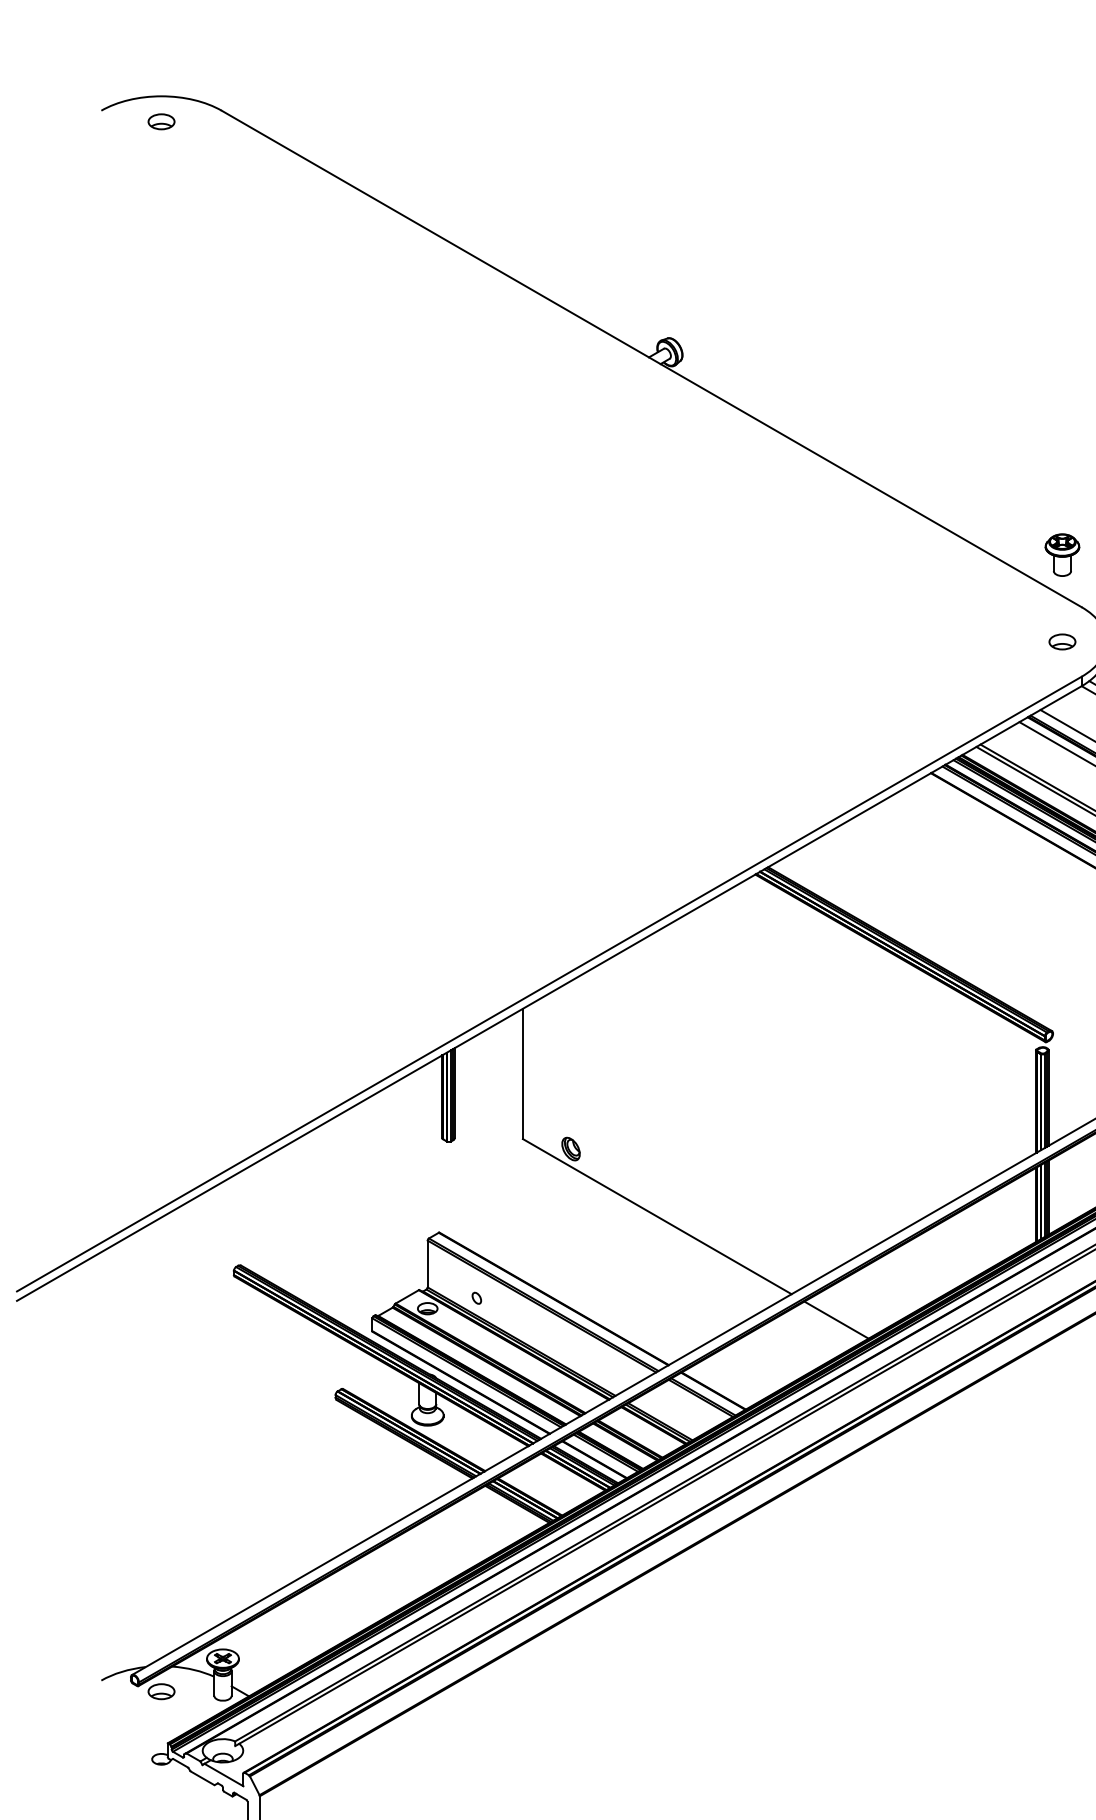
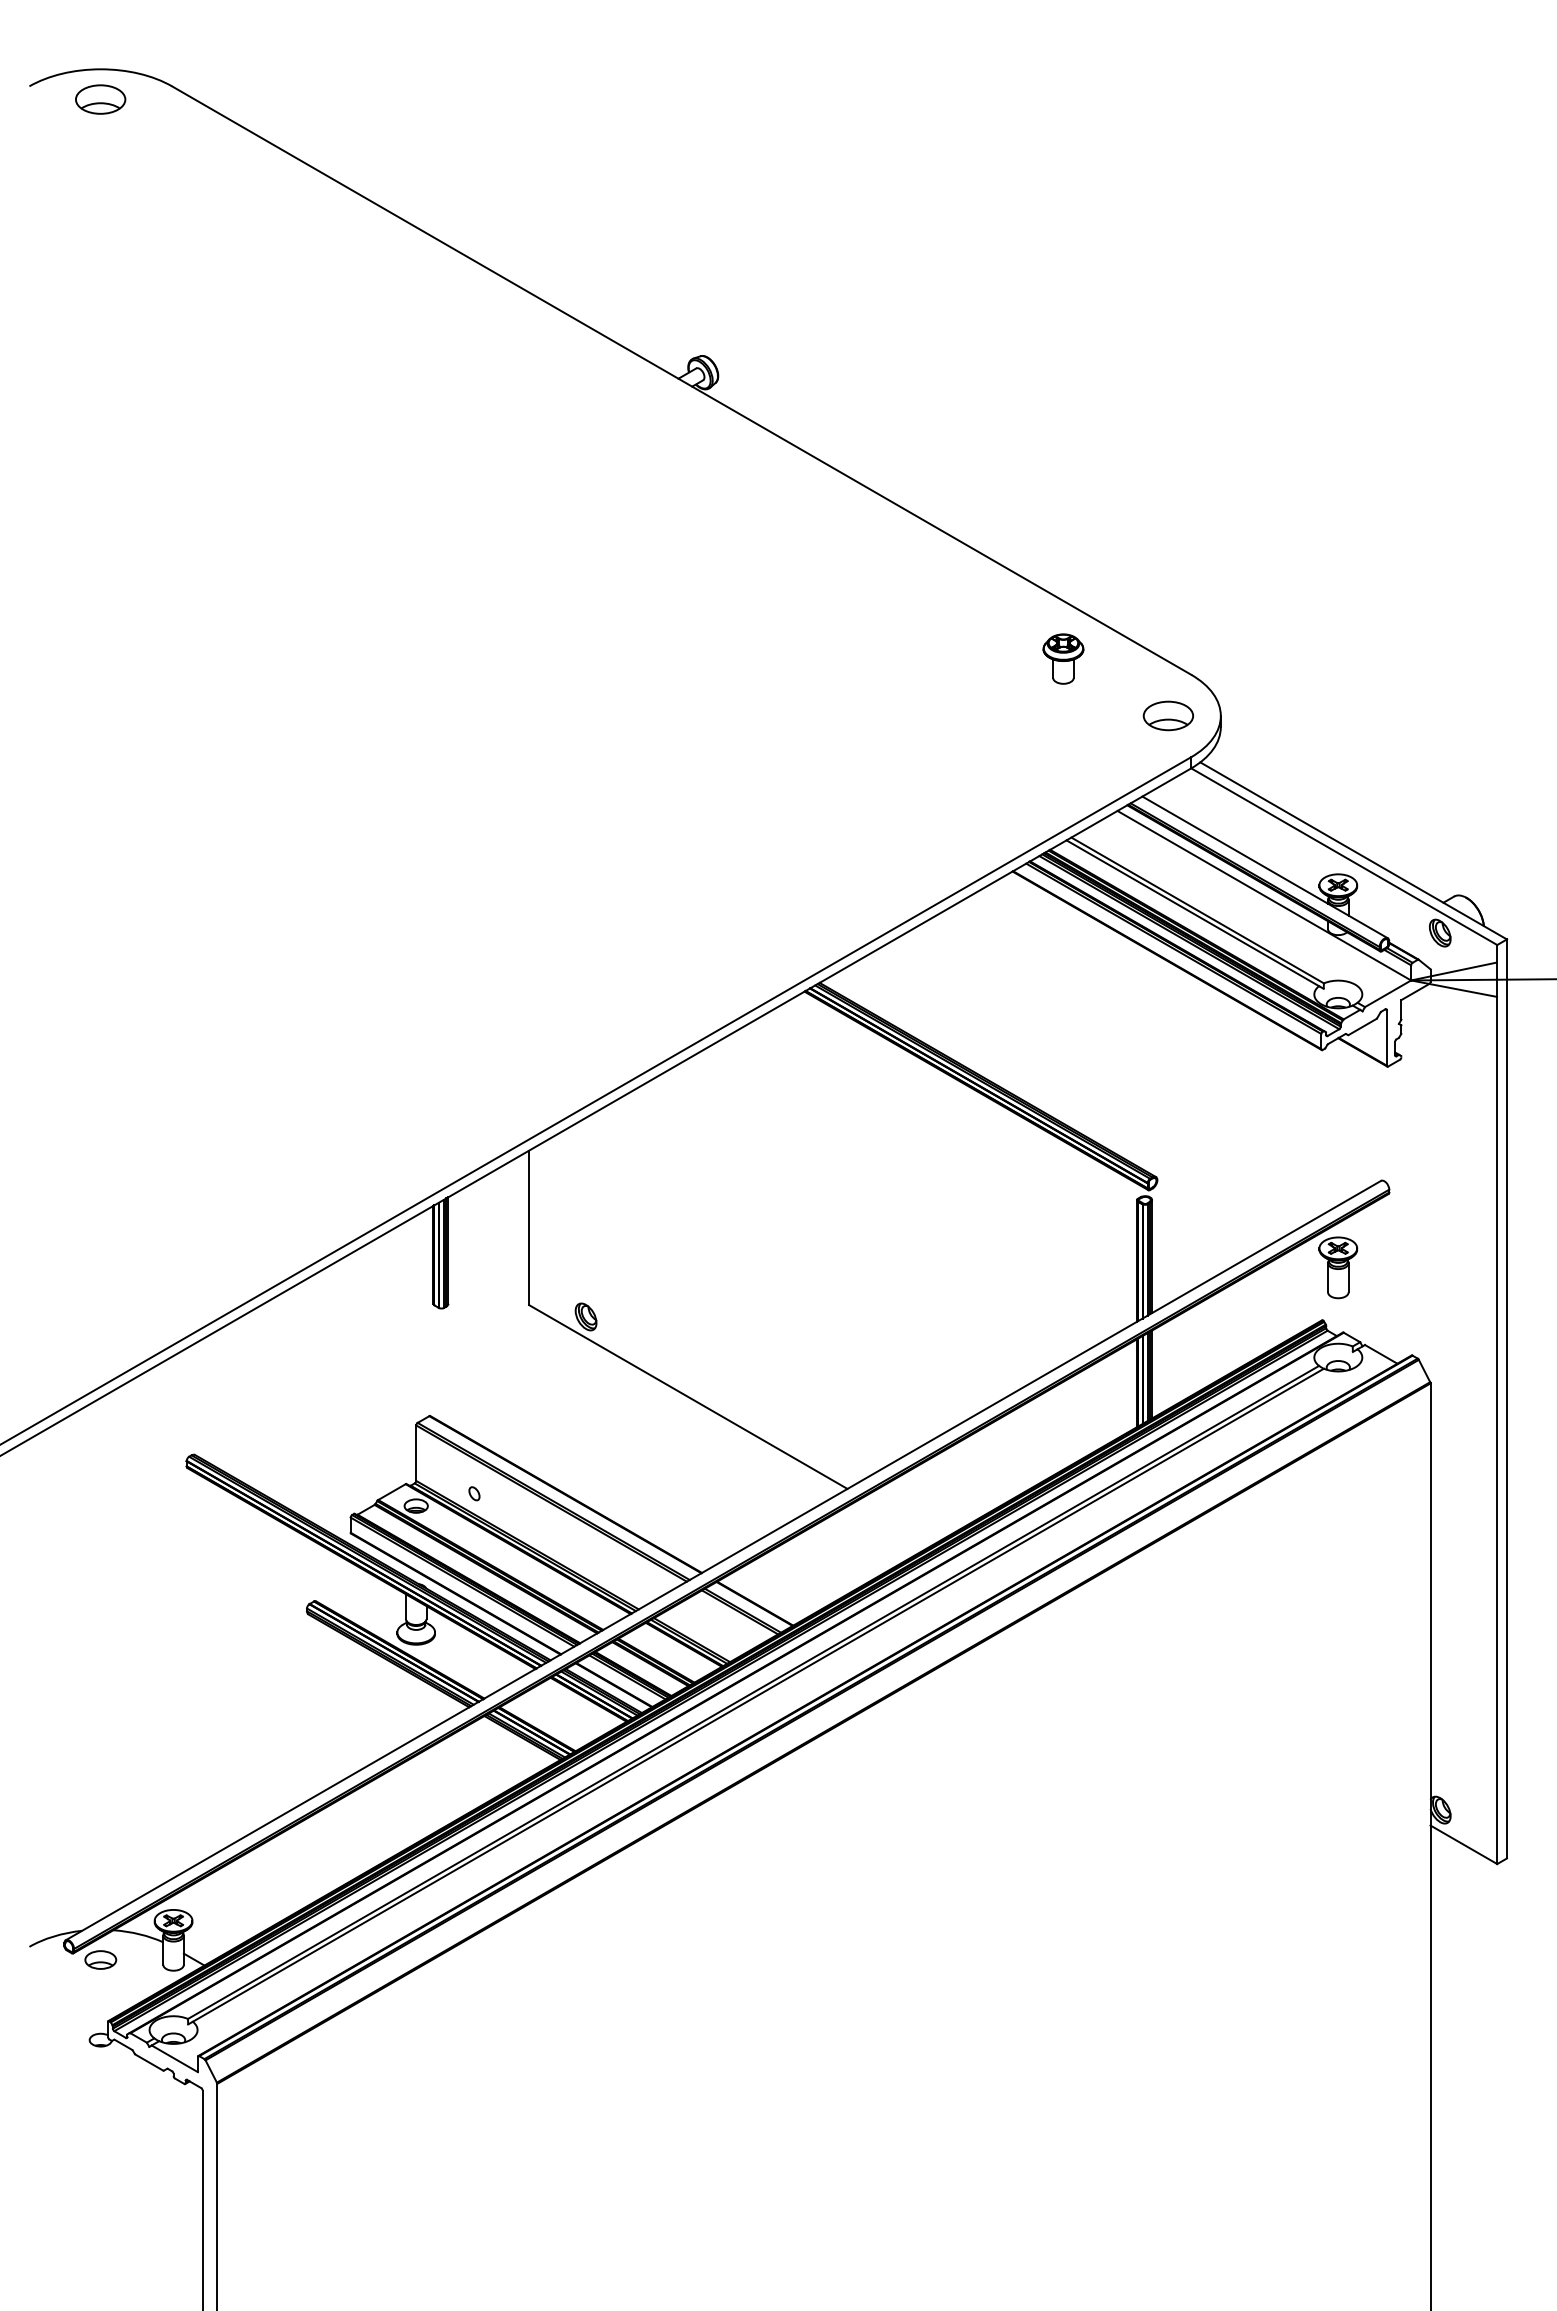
part: (161, 121) -> (100, 99), size x1.6
part: (1062, 554) -> (1063, 658), moved
part: (1062, 641) -> (1168, 715), size x1.6
line: (836, 1319) -> (900, 1519), removed

